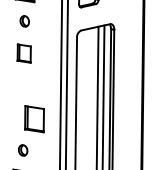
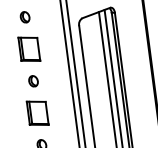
part: (23, 53) -> (28, 49), size x1.43
part: (23, 85) -> (33, 80), added
part: (34, 119) -> (37, 113), moved

